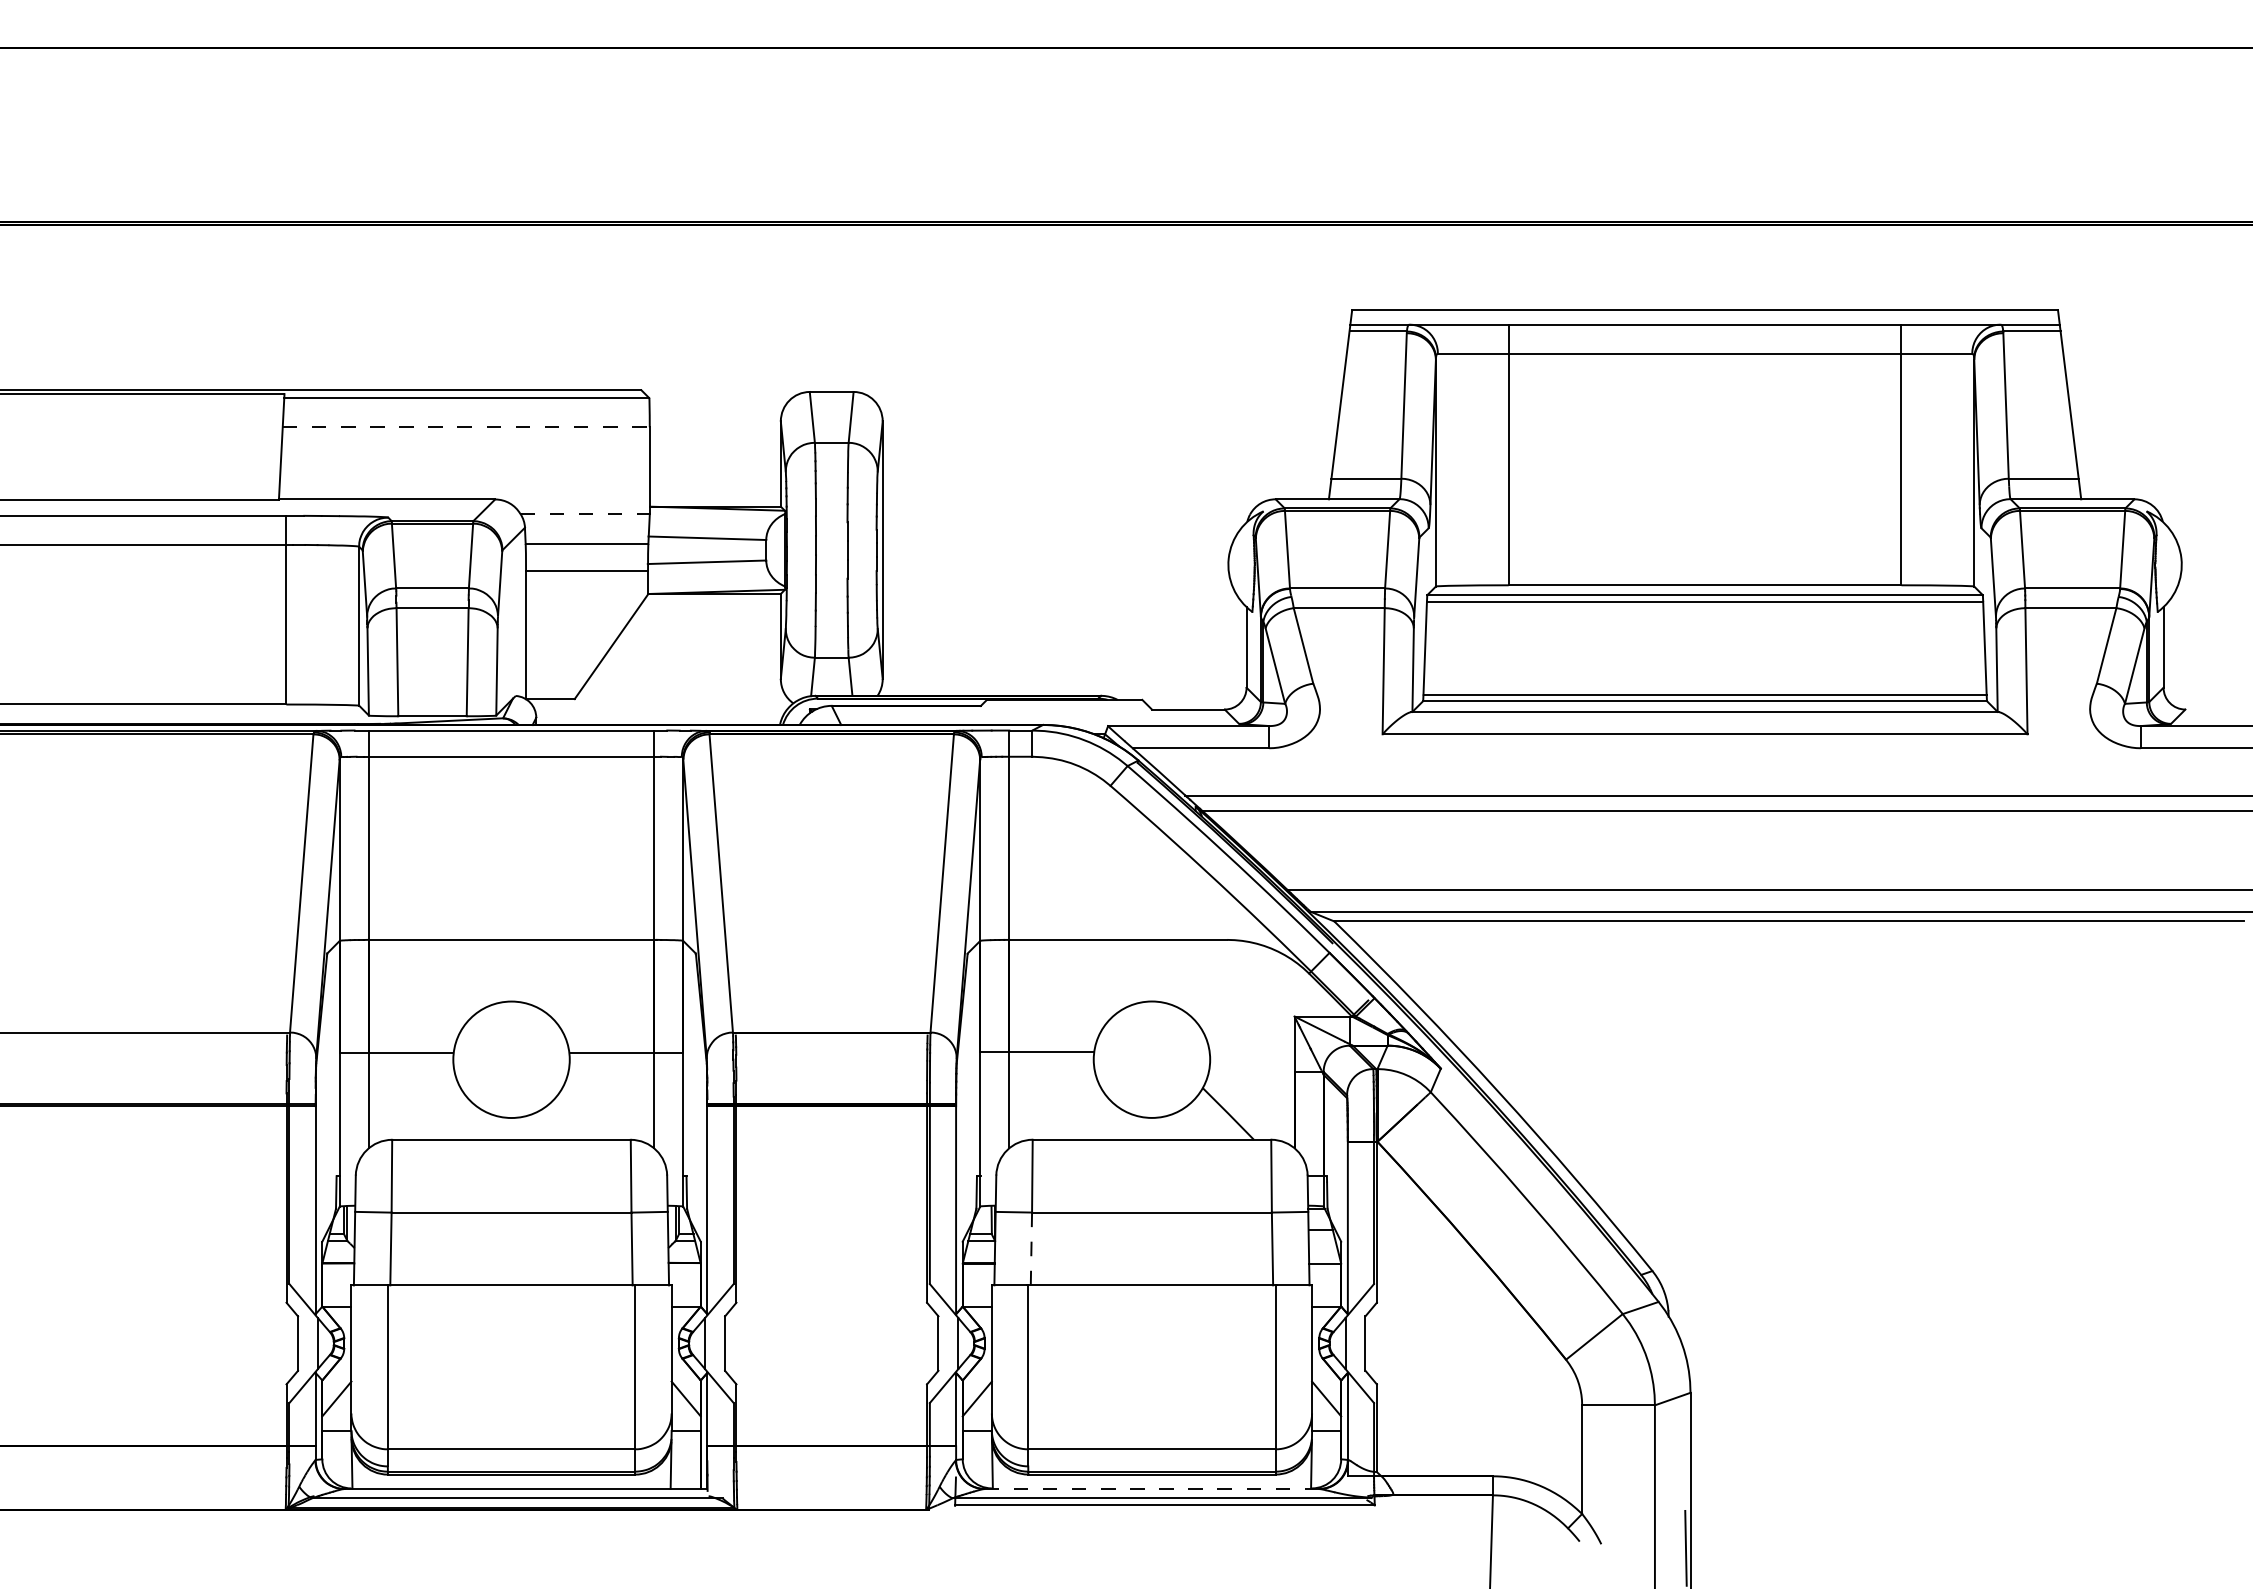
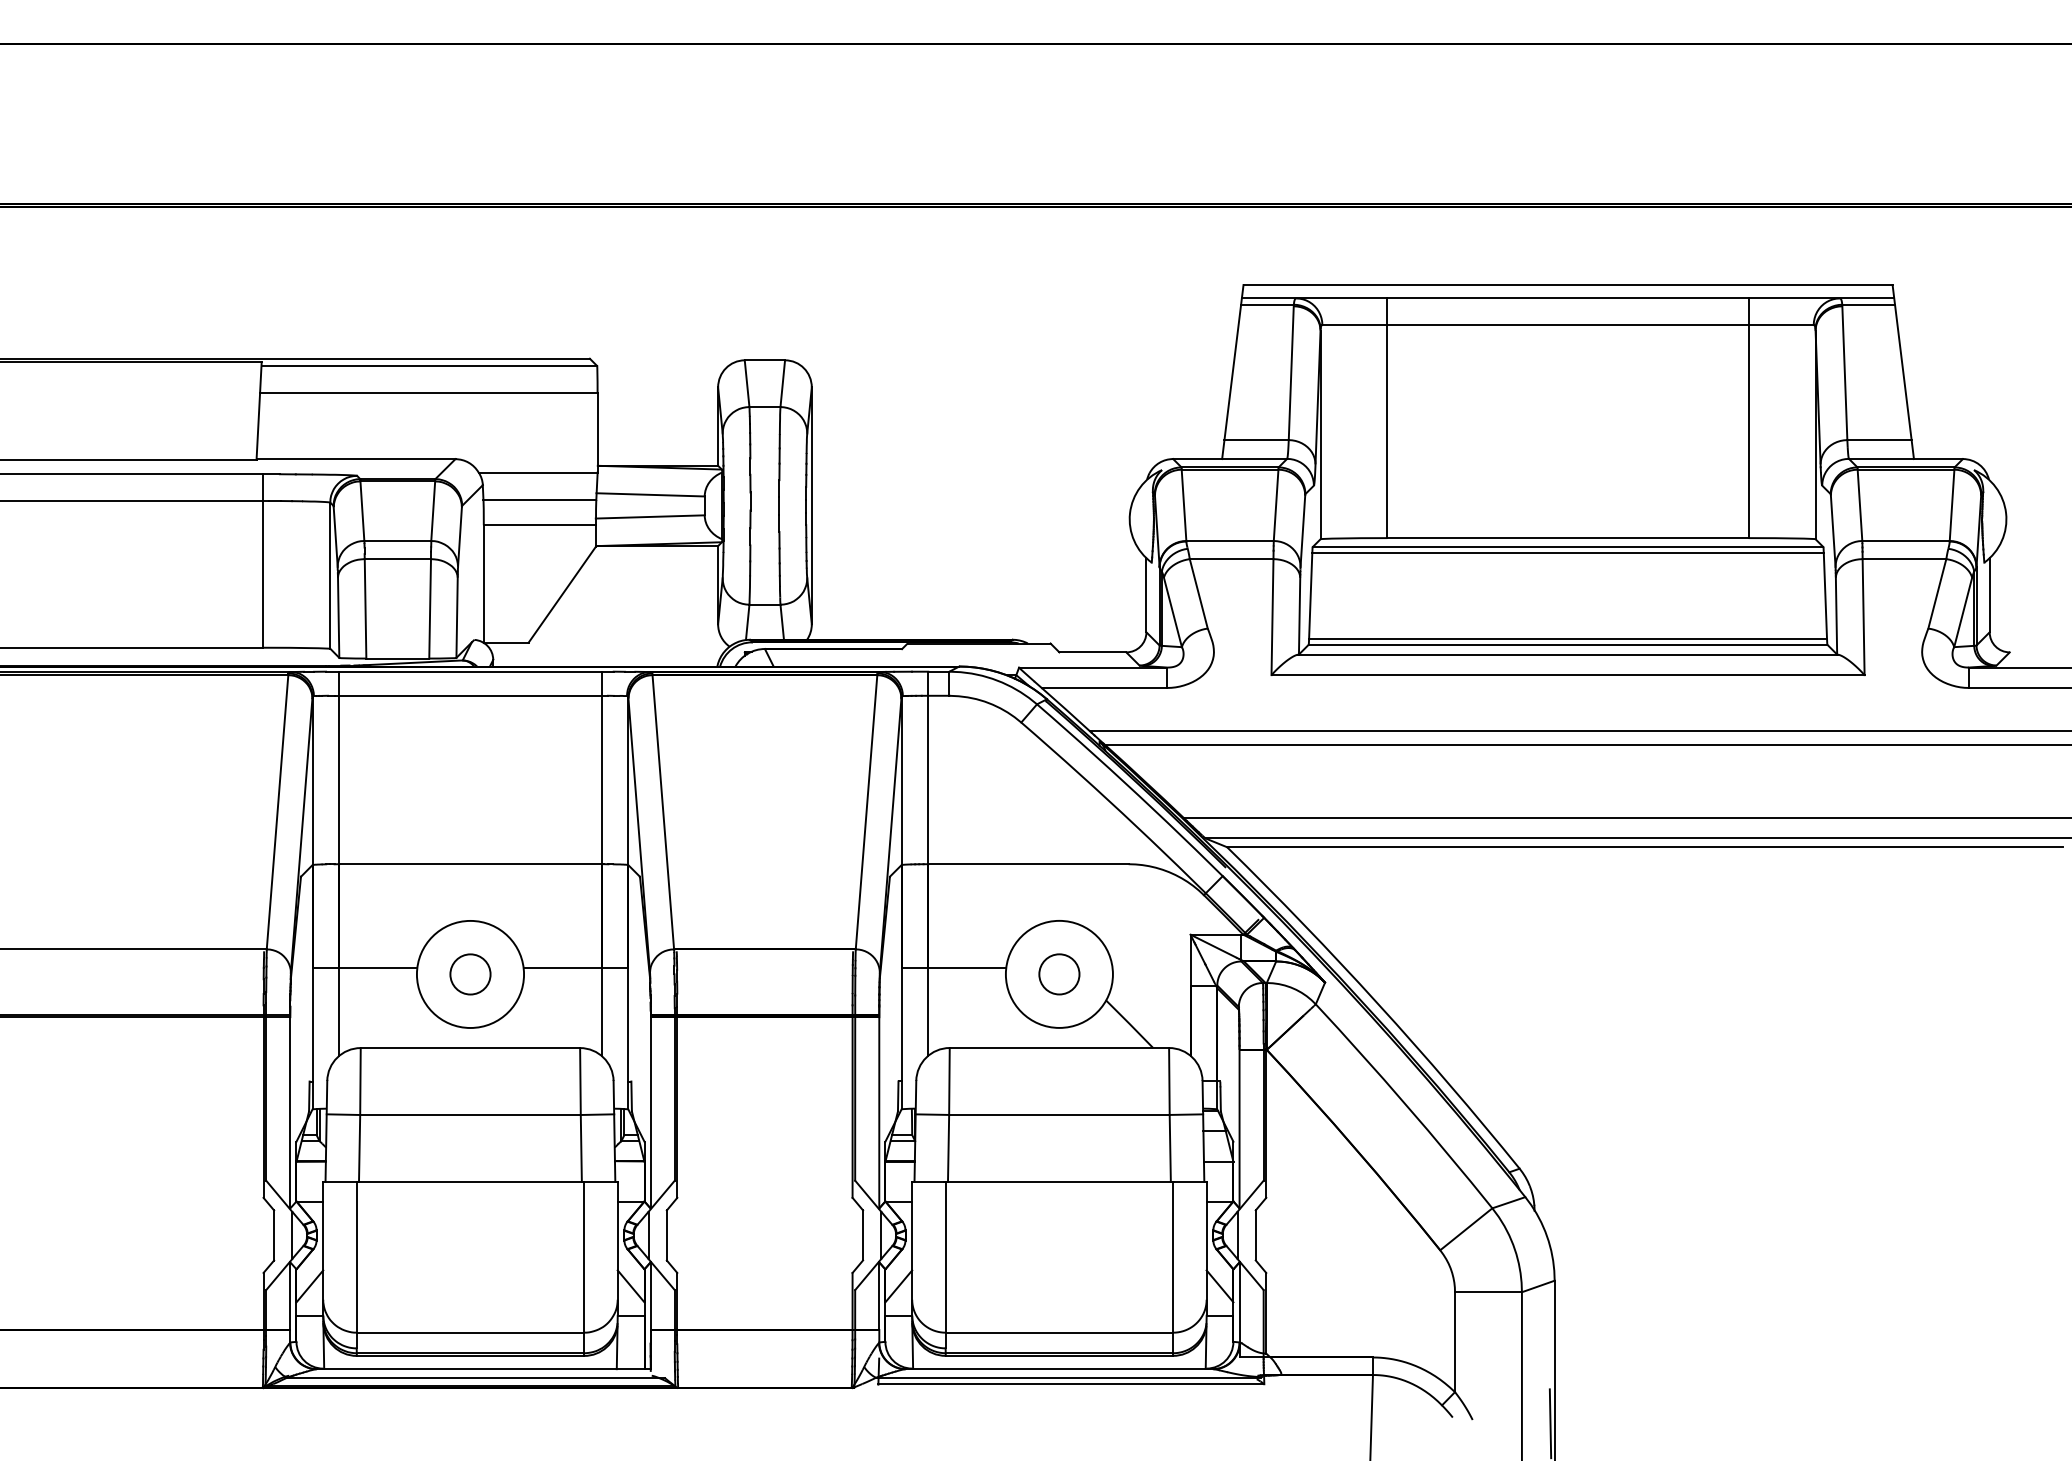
line: (466, 427) -> (429, 393), dashed -> solid
line: (585, 513) -> (538, 472), dashed -> solid
circle: (511, 1059) -> (470, 974), added
circle: (1151, 1059) -> (1058, 974), added
line: (1031, 1248) -> (948, 1147), dashed -> solid
line: (1152, 1489) -> (1059, 1369), dashed -> solid

